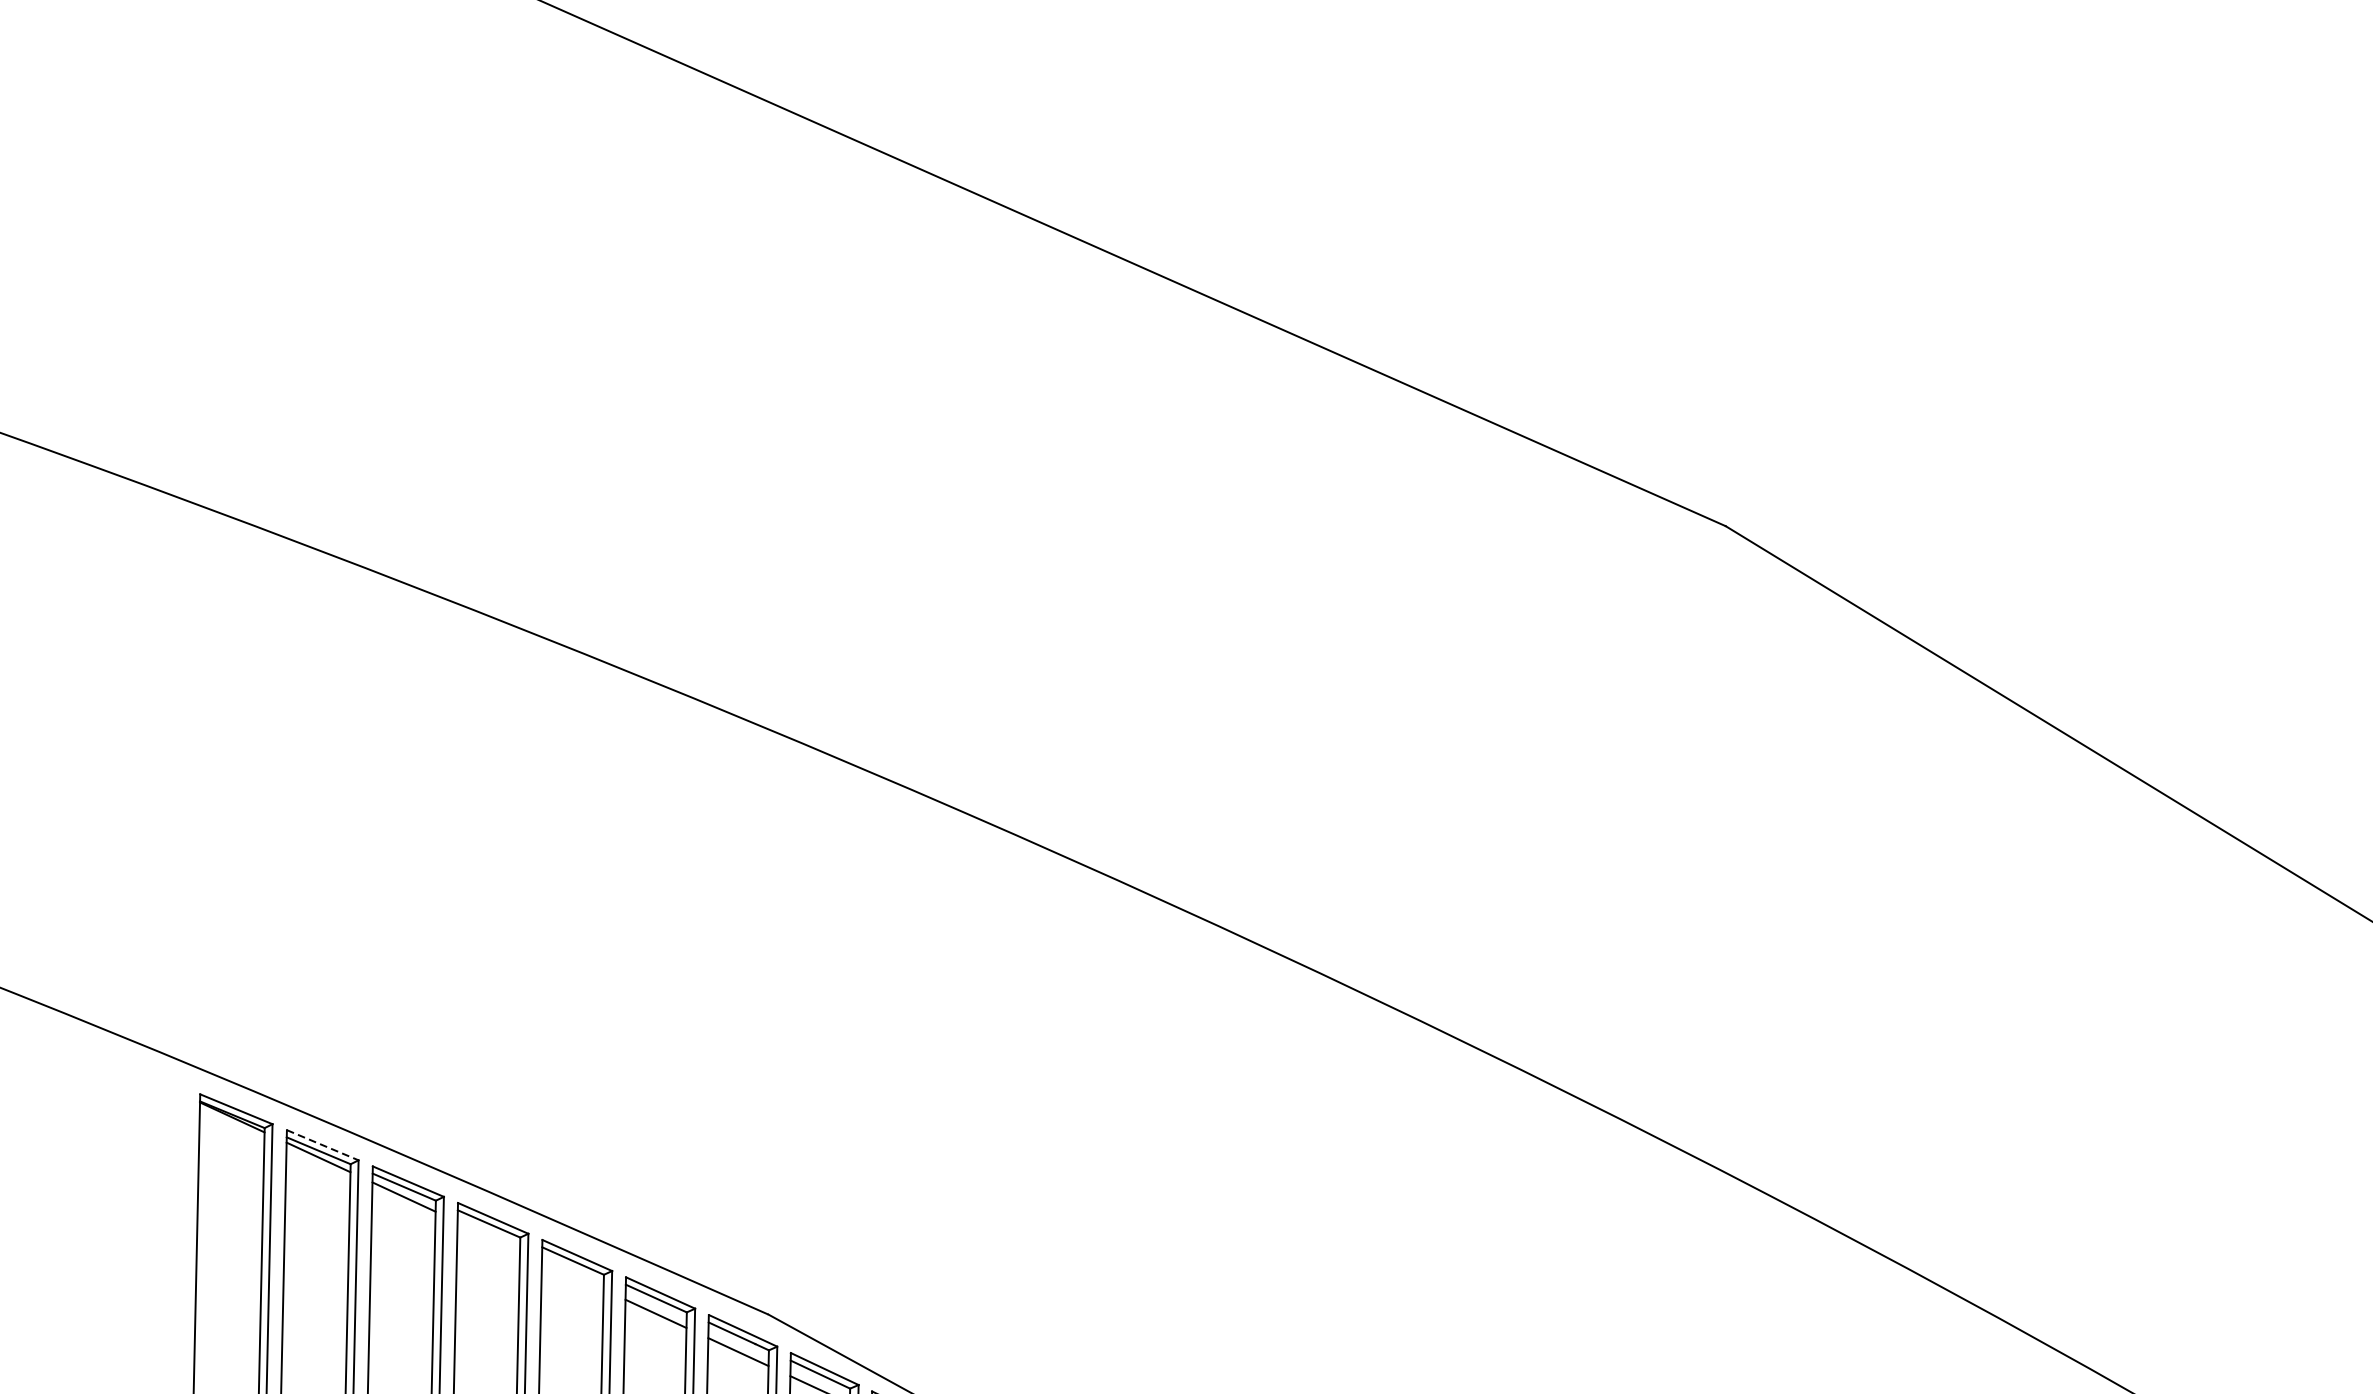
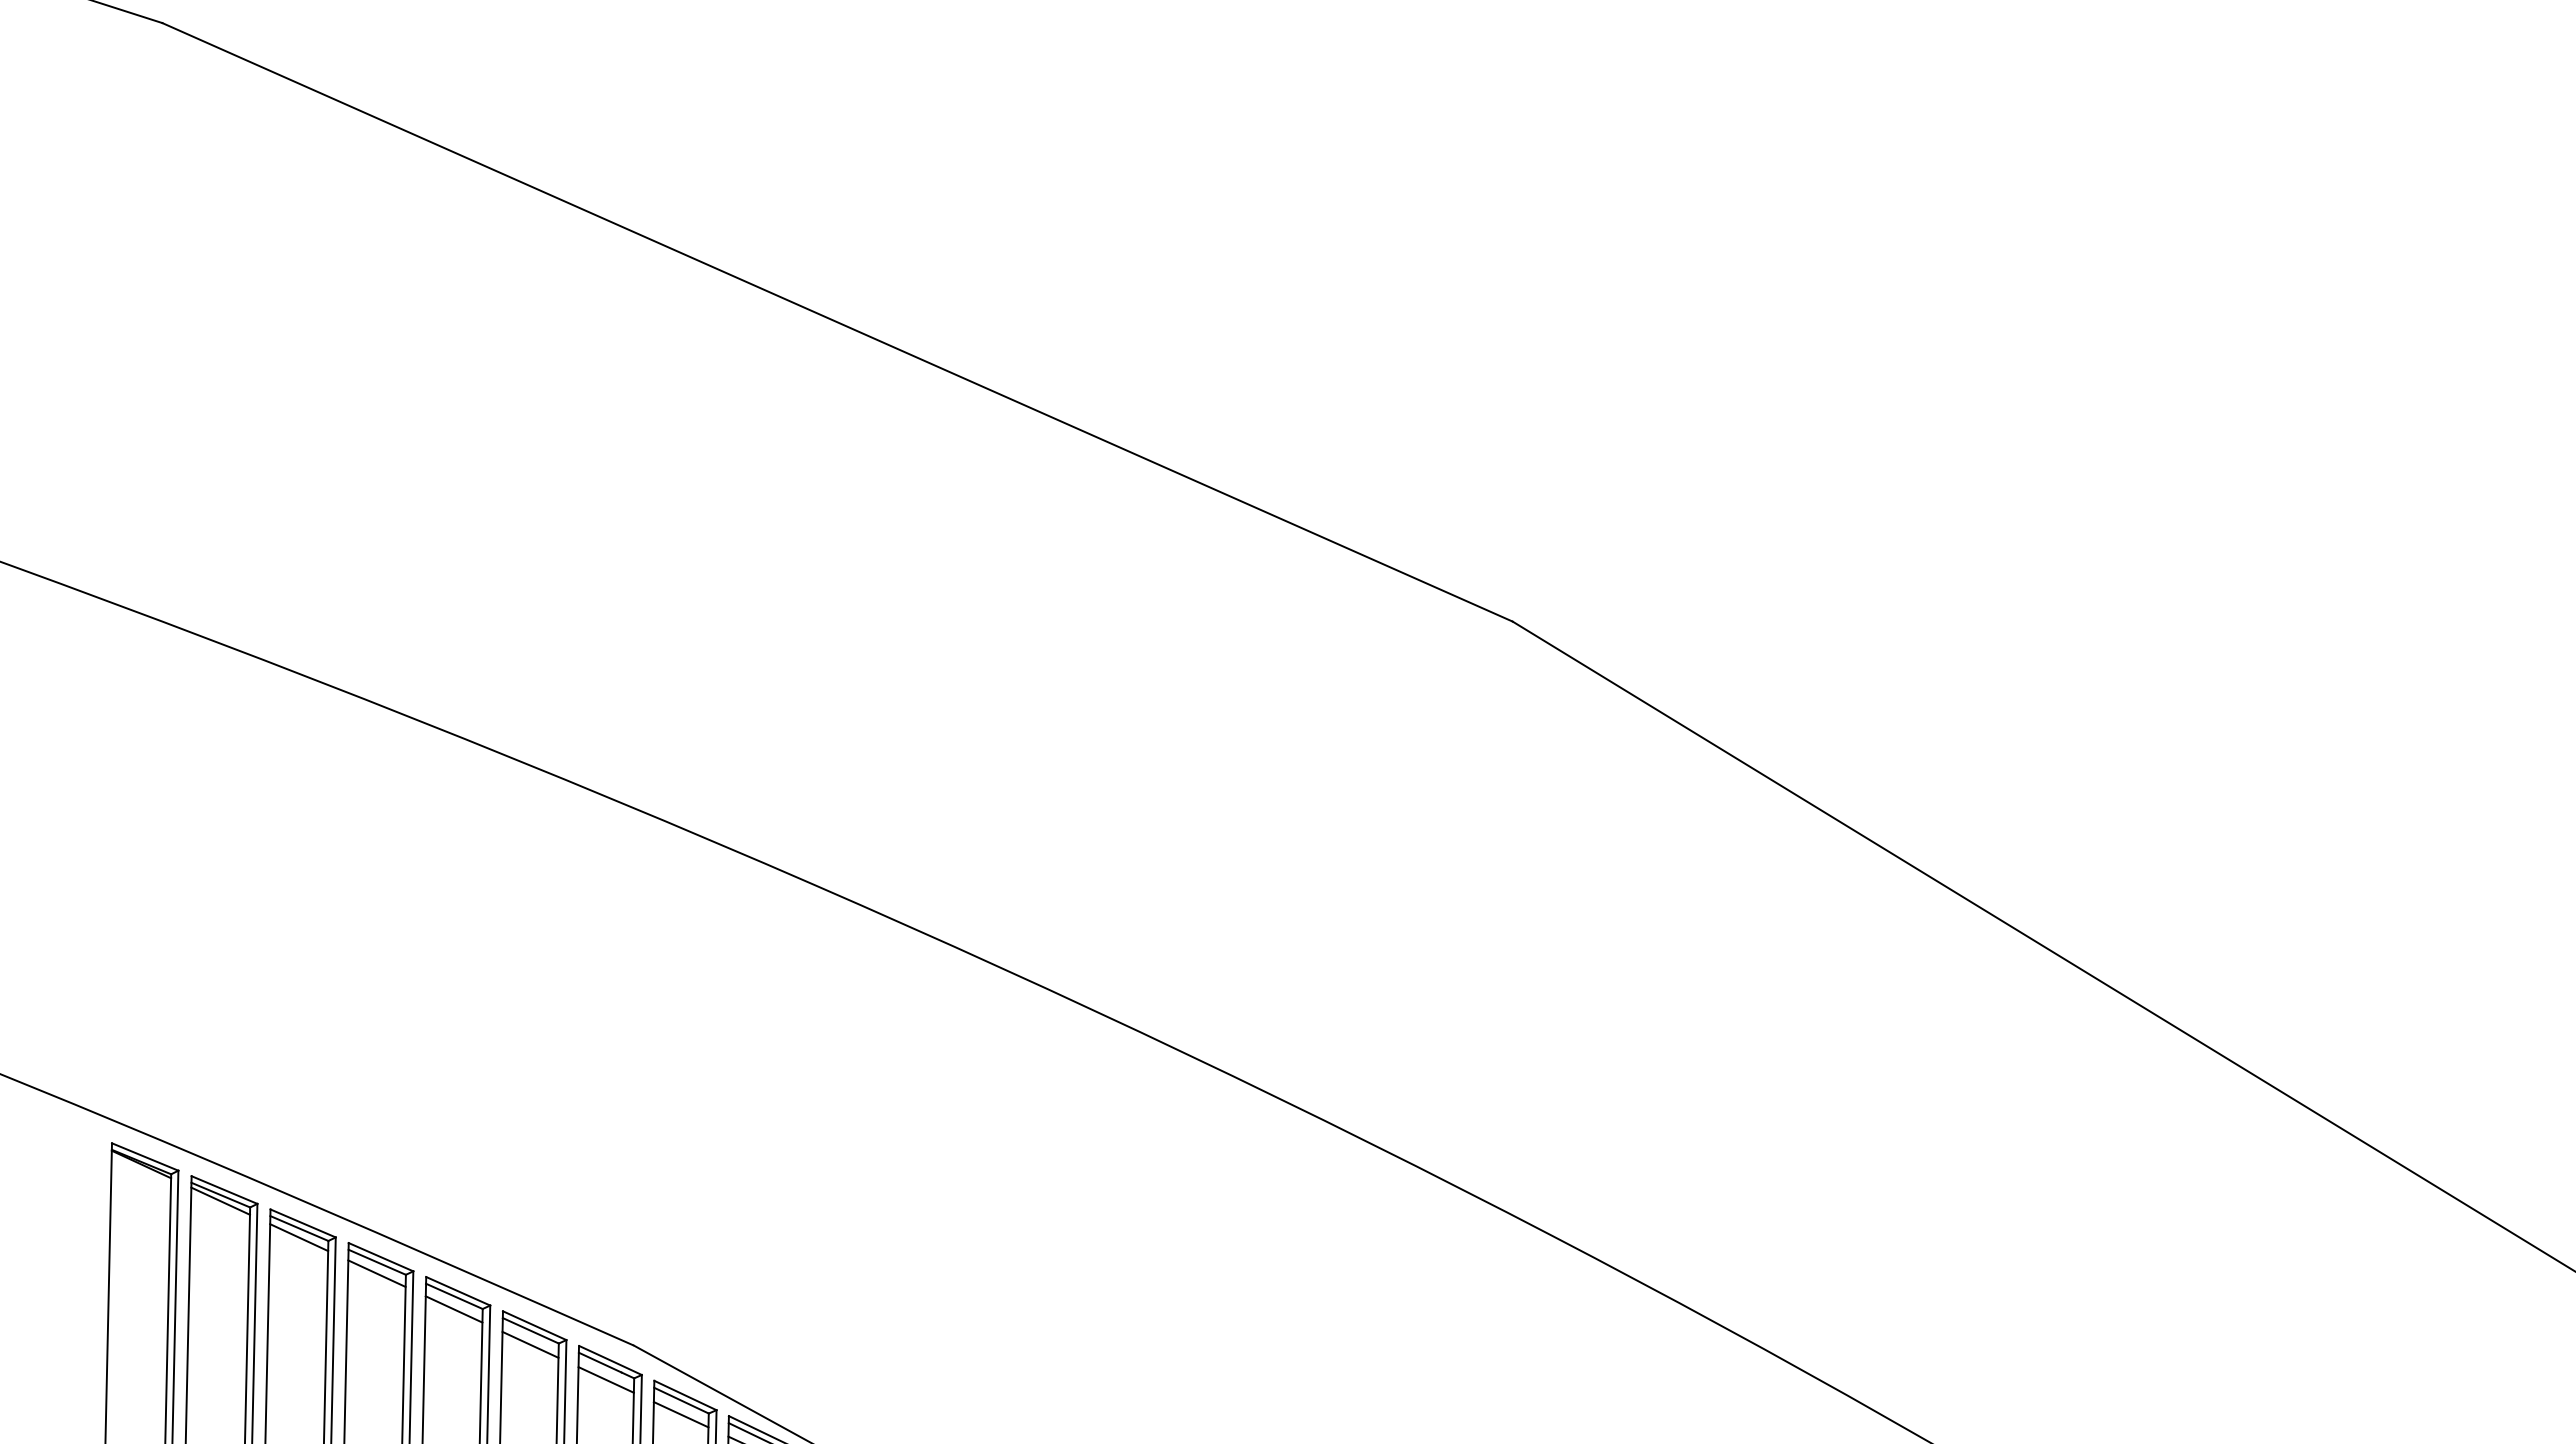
line: (322, 1145) -> (224, 1190), dashed -> solid
line: (488, 1236) -> (376, 1273), added
line: (572, 1275) -> (453, 1309), added

